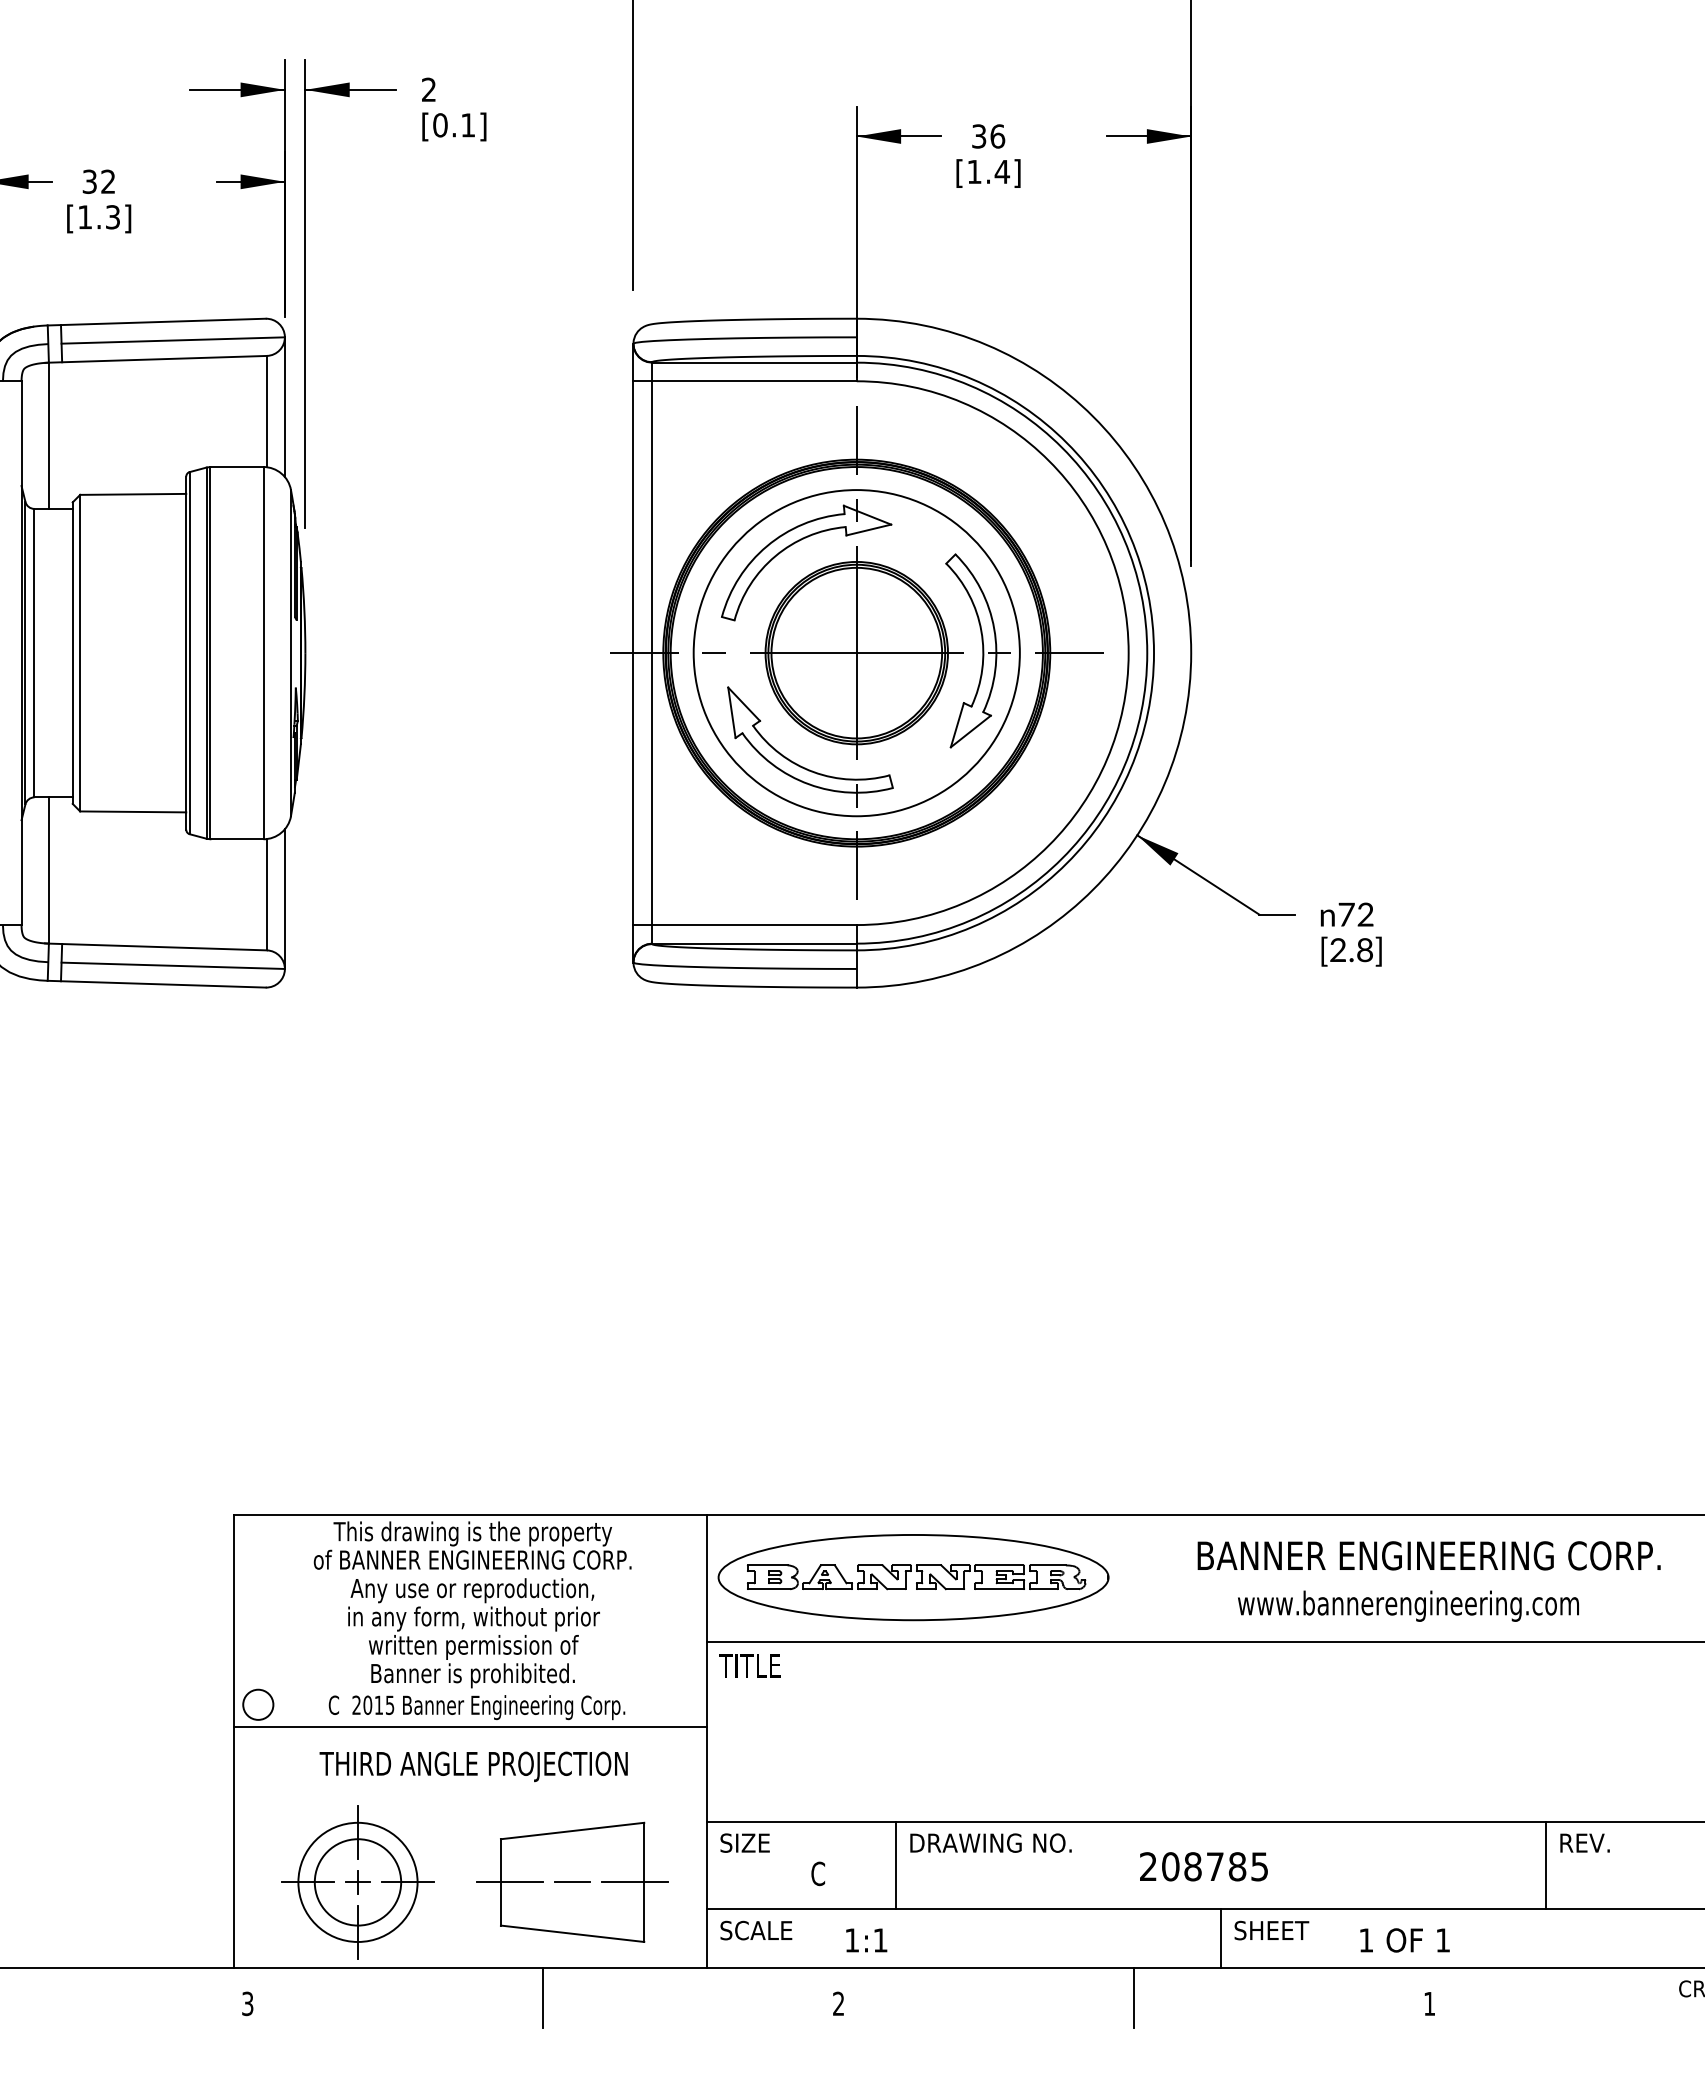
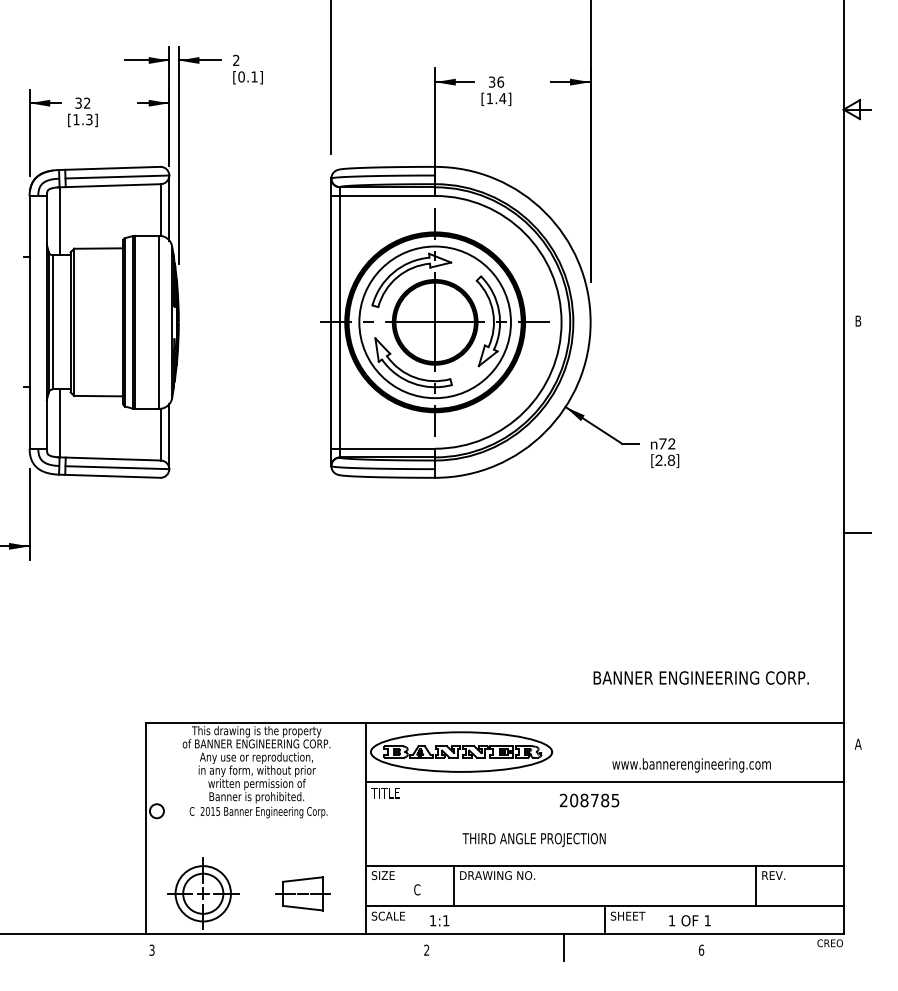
text: (1427, 1554) -> (700, 677), moved
line: (470, 1726) -> (255, 821), removed
text: (472, 1767) -> (533, 840), moved
text: (1203, 1866) -> (589, 800), moved
part: (571, 1881) -> (302, 893), size x0.6
line: (543, 1997) -> (289, 947), removed
text: (1429, 2002) -> (701, 949), 1 -> 6

